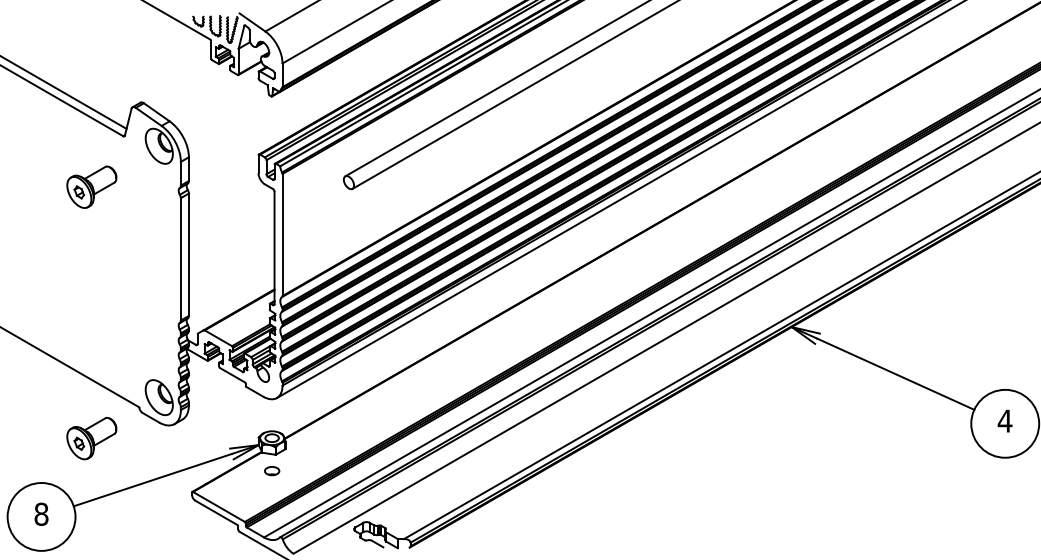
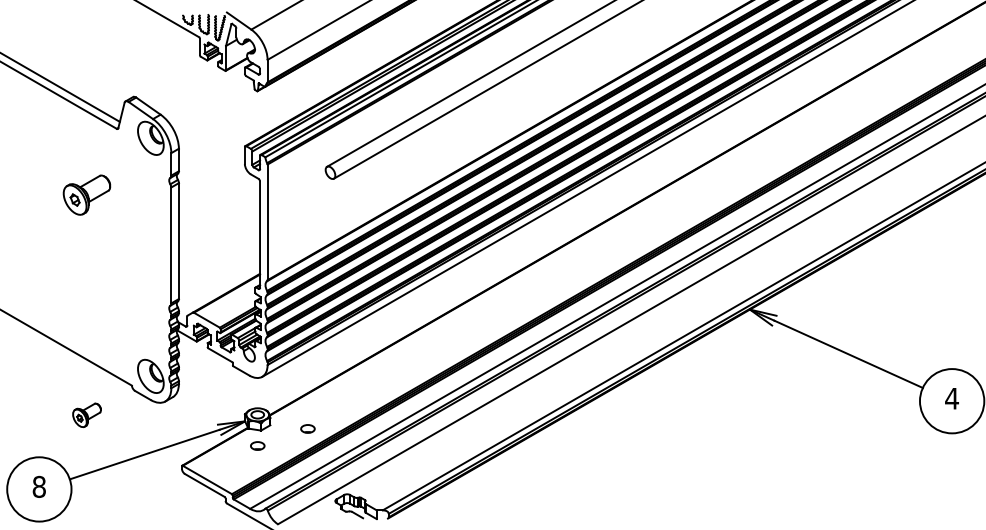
part: (91, 186) -> (86, 194), moved
part: (91, 438) -> (86, 415), size x0.6
part: (325, 453) -> (308, 429), added

